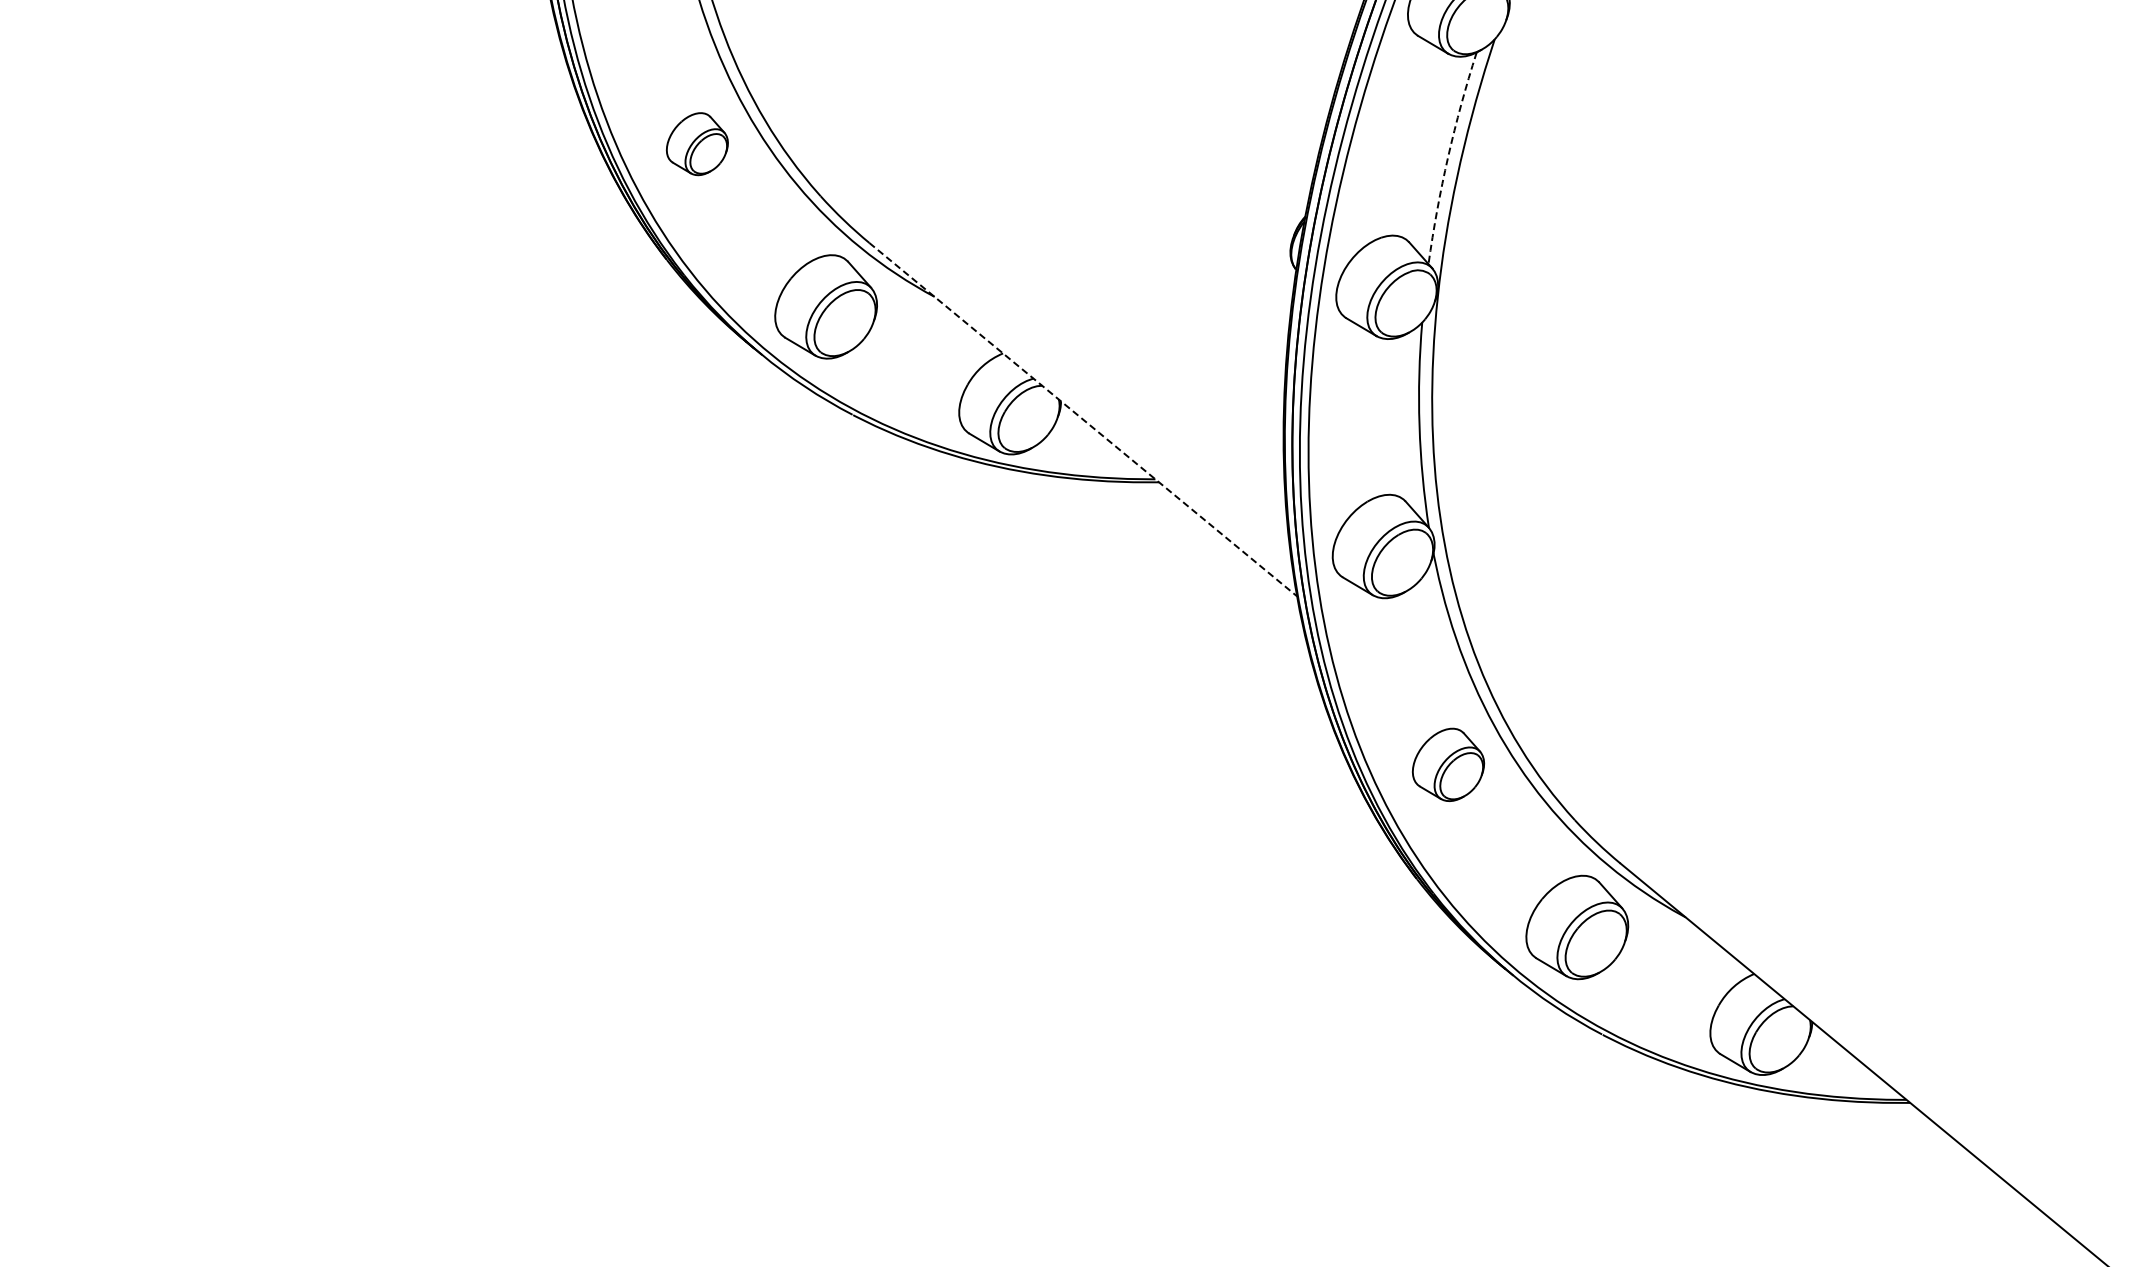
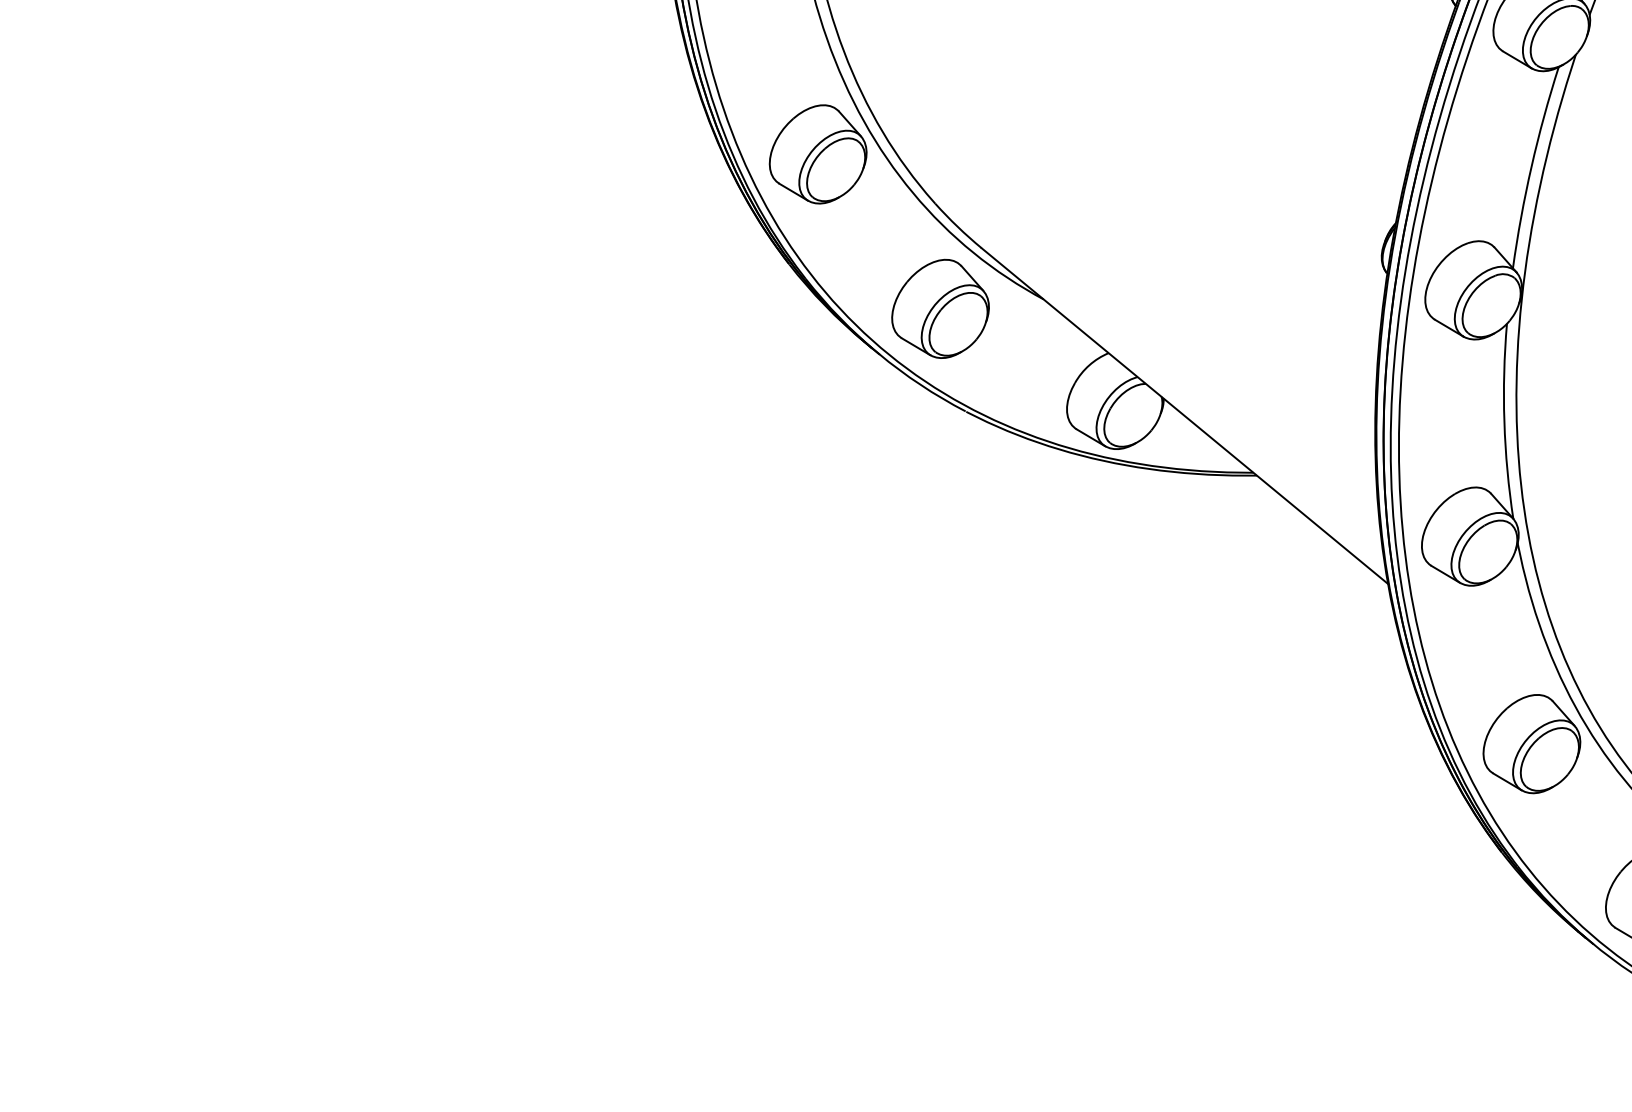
part: (697, 143) -> (818, 153), size x1.67
arc: (1448, 157) -> (1531, 166), dashed -> solid
line: (1083, 420) -> (1185, 416), dashed -> solid
part: (1448, 764) -> (1531, 743), size x1.43

